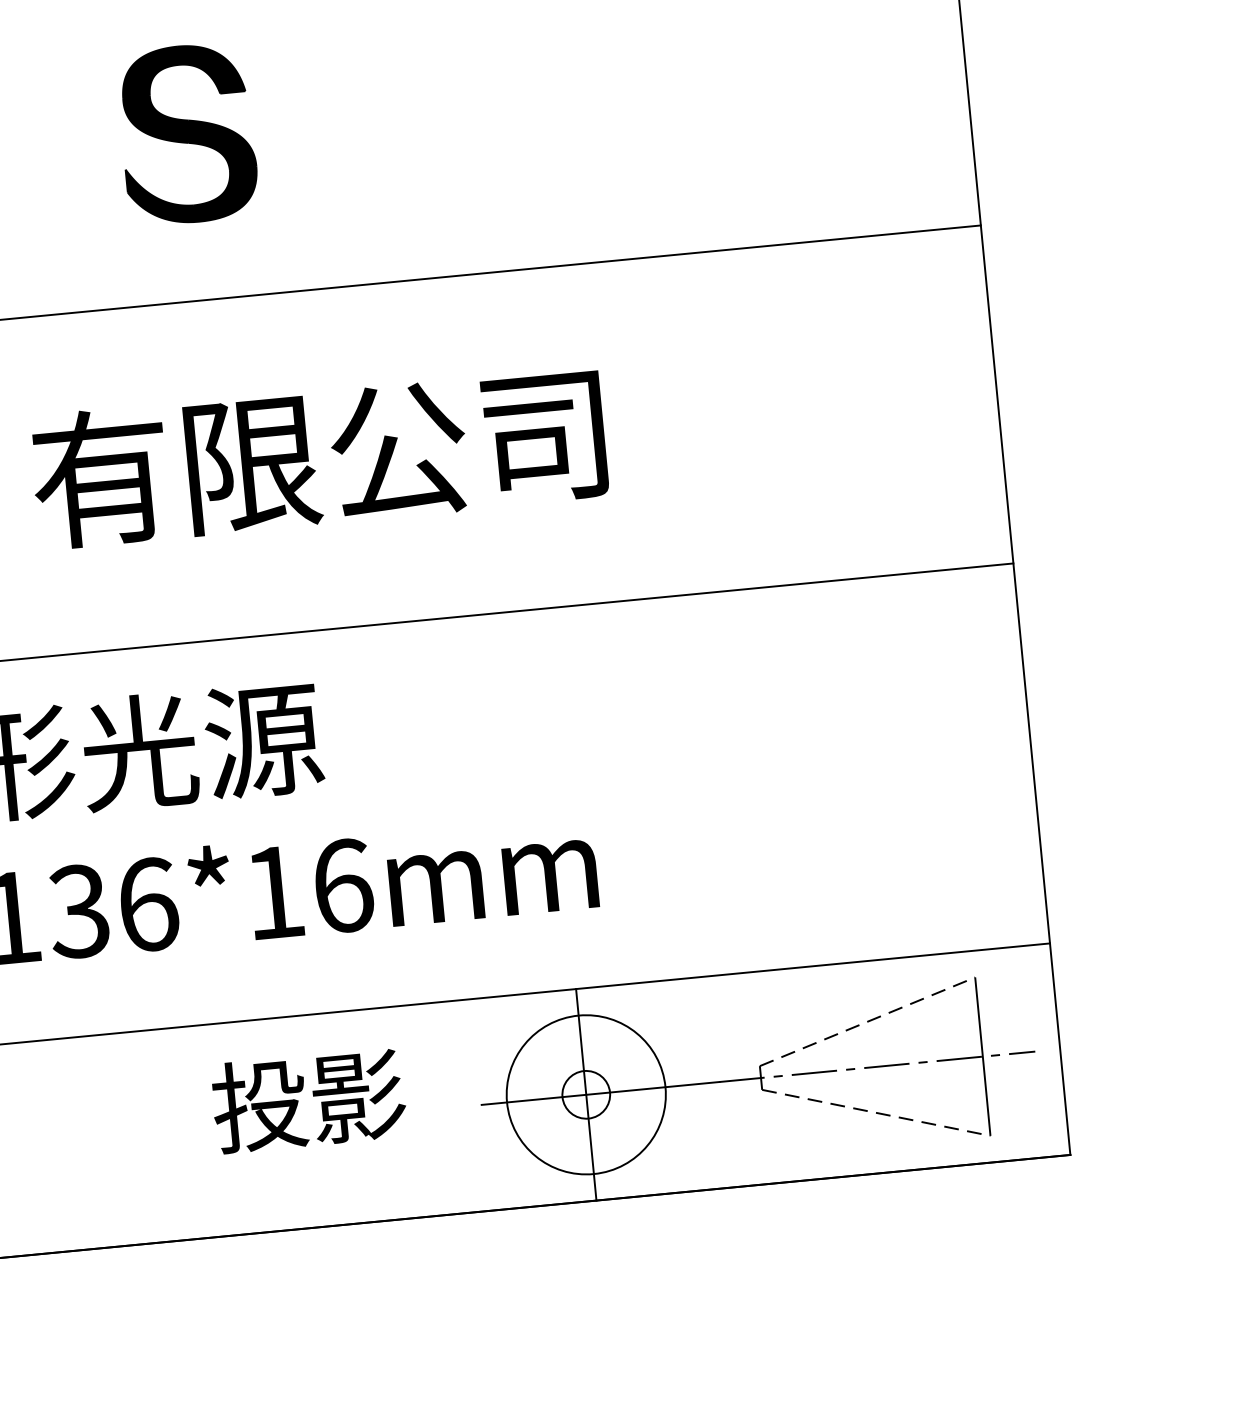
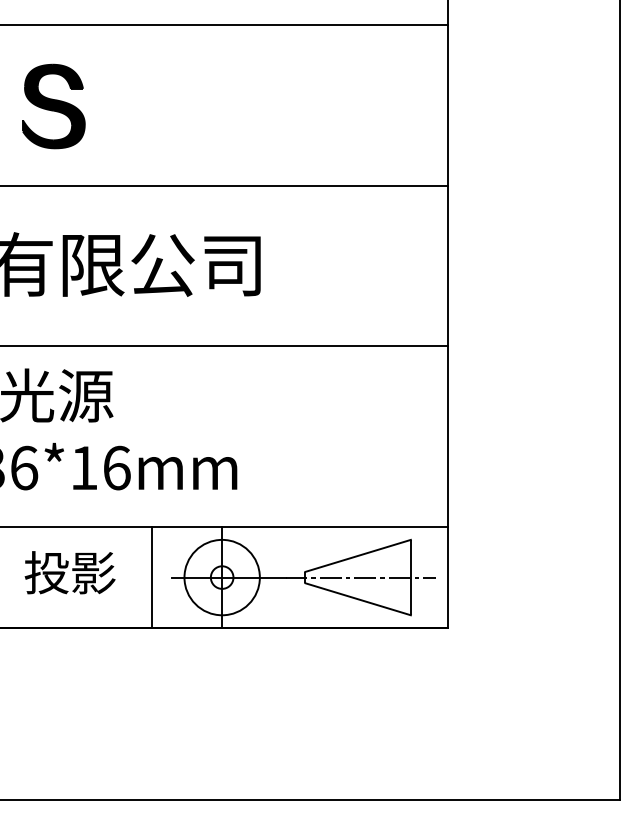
part: (186, 134) -> (53, 106), moved
line: (868, 1020) -> (358, 555), dashed -> solid
text: (307, 1100) -> (69, 572), moved
line: (437, 1108) -> (151, 577), added
line: (877, 1113) -> (358, 599), dashed -> solid

